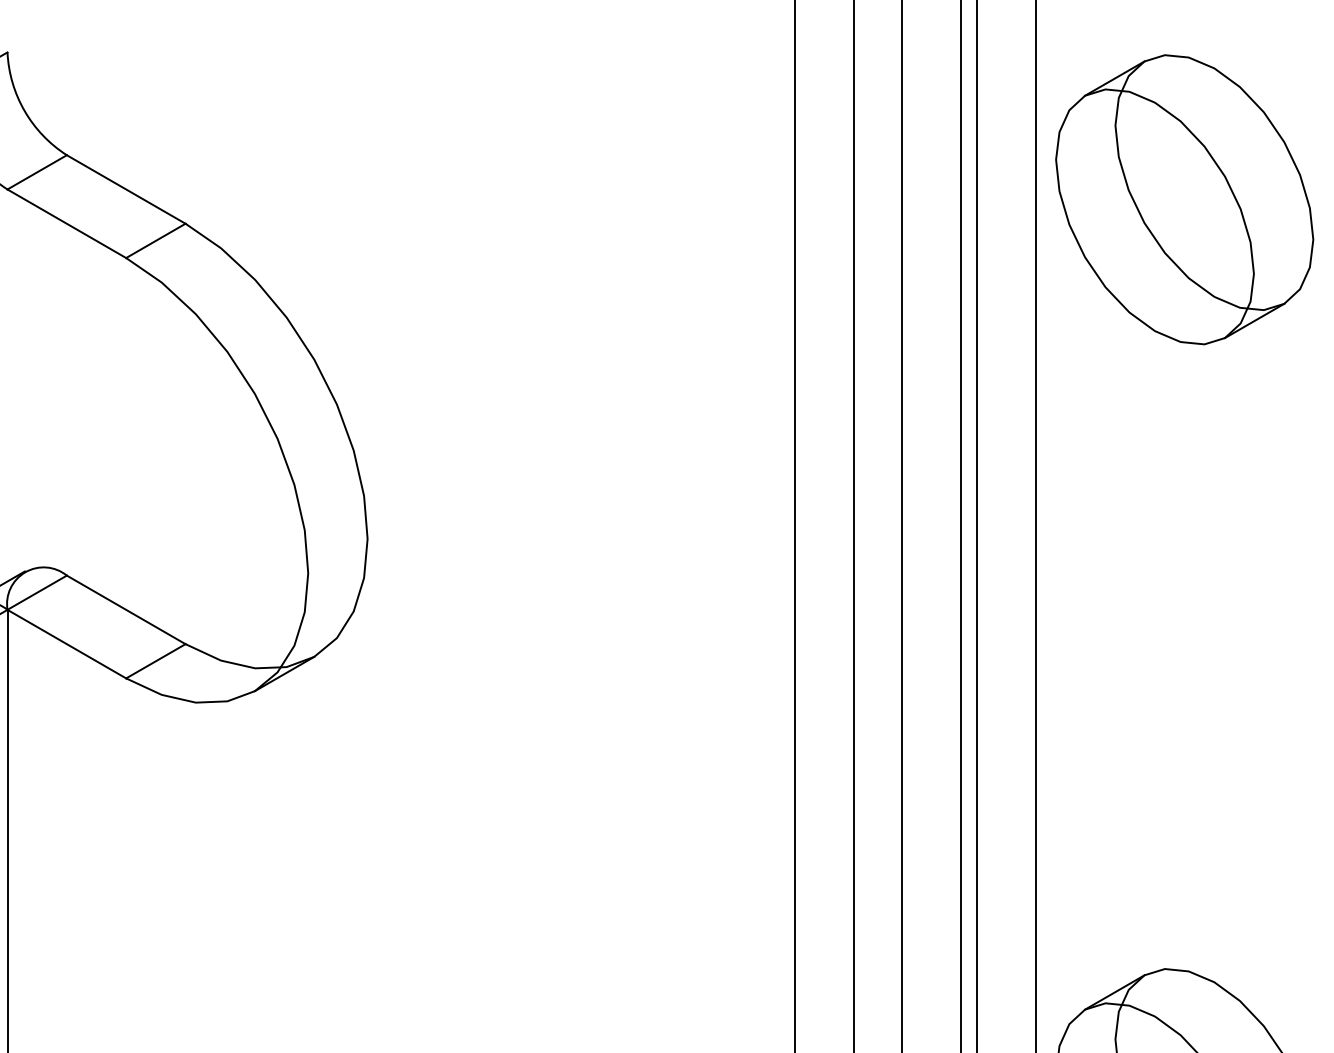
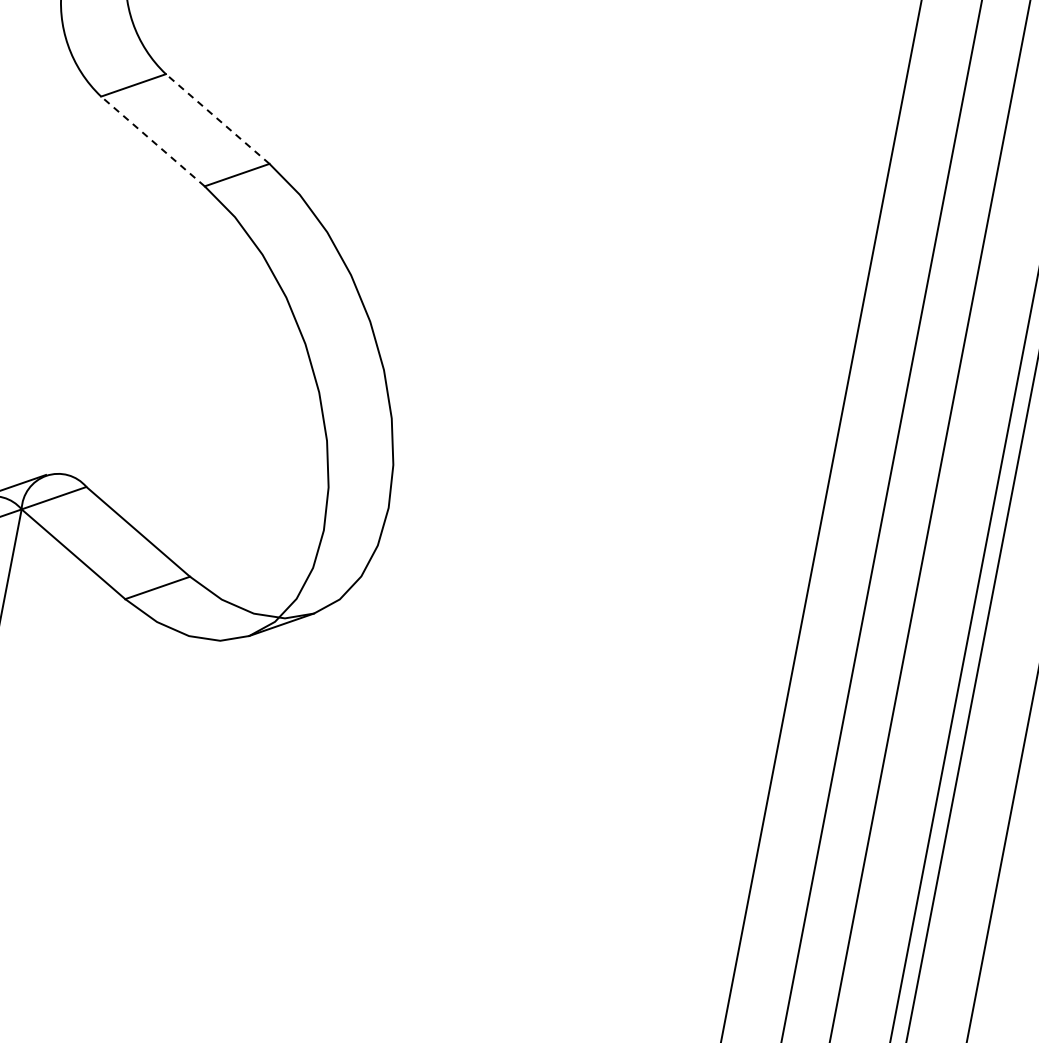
line: (126, 189) -> (218, 119), solid -> dashed
line: (66, 223) -> (152, 141), solid -> dashed

